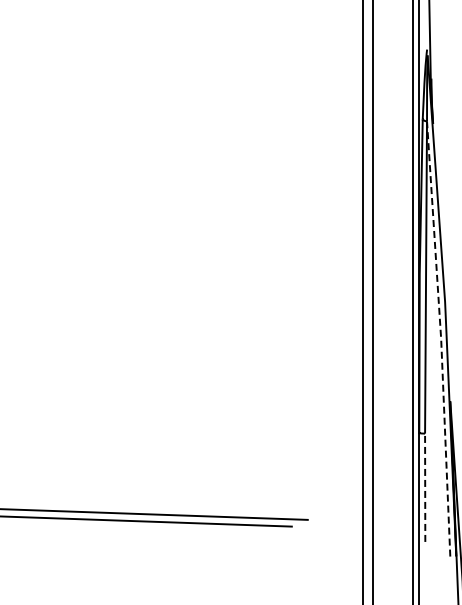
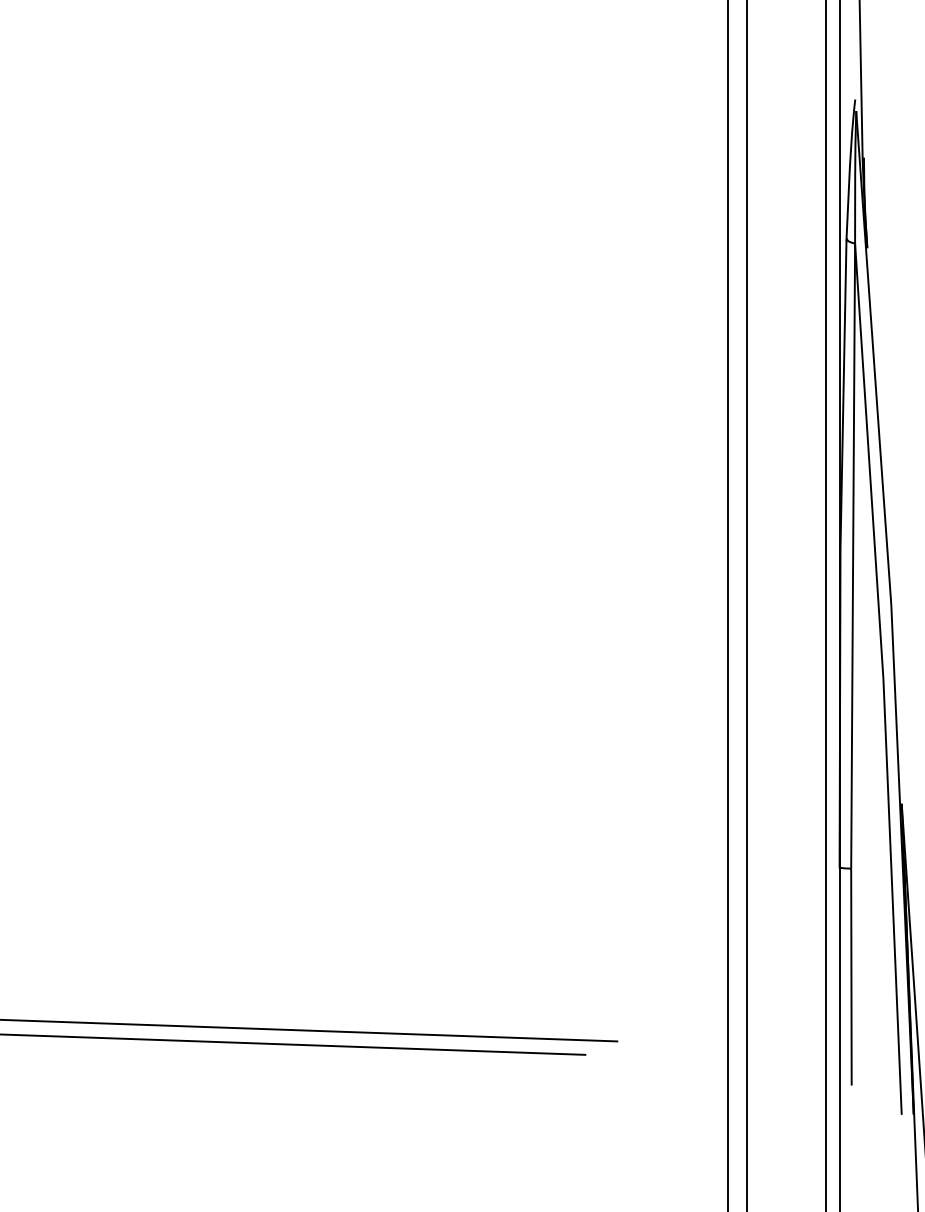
line: (441, 338) -> (884, 678), dashed -> solid
line: (425, 487) -> (852, 976), dashed -> solid

